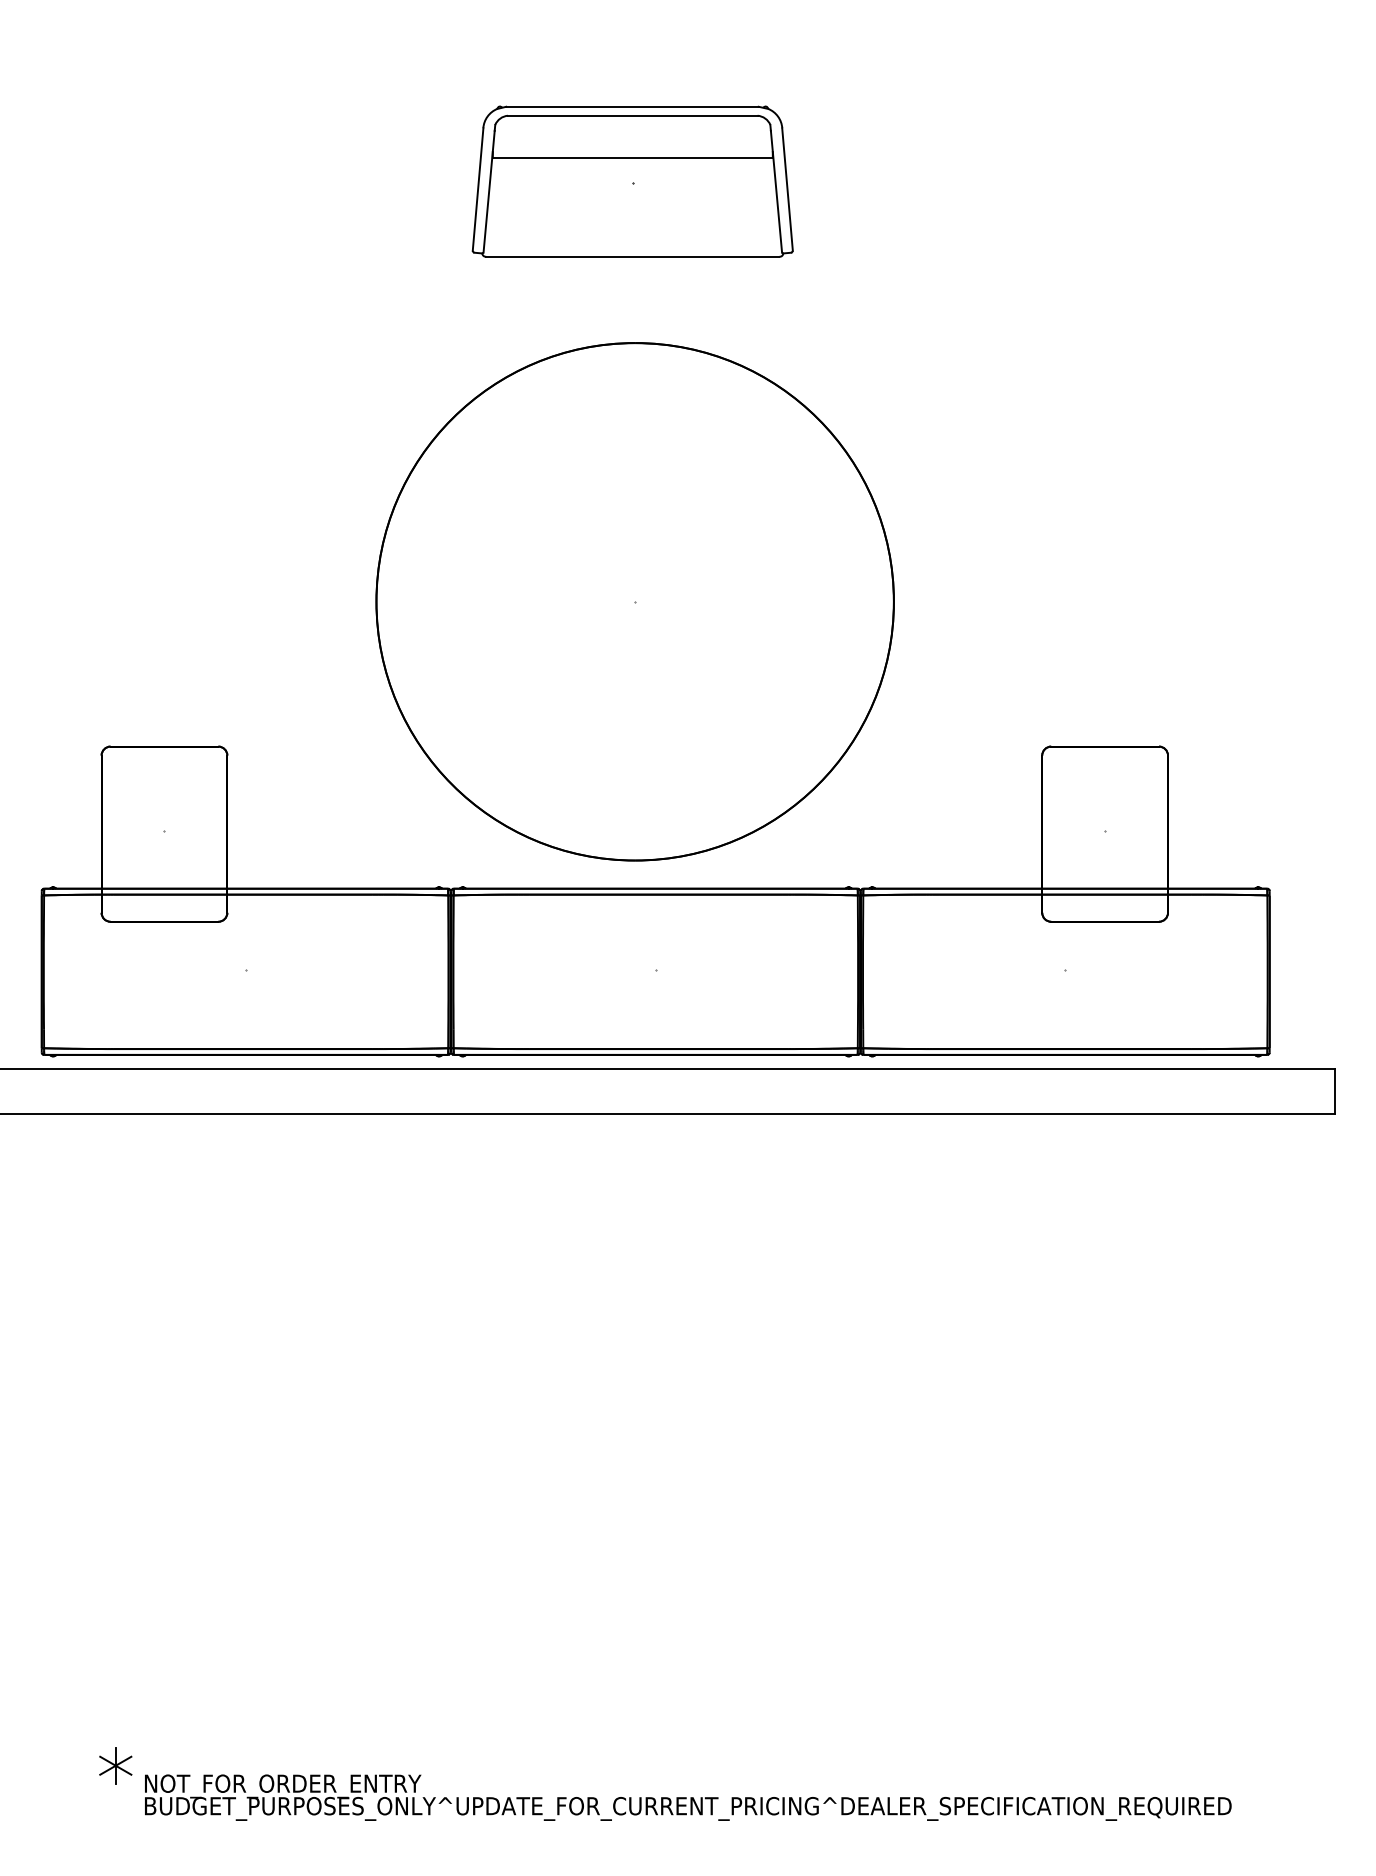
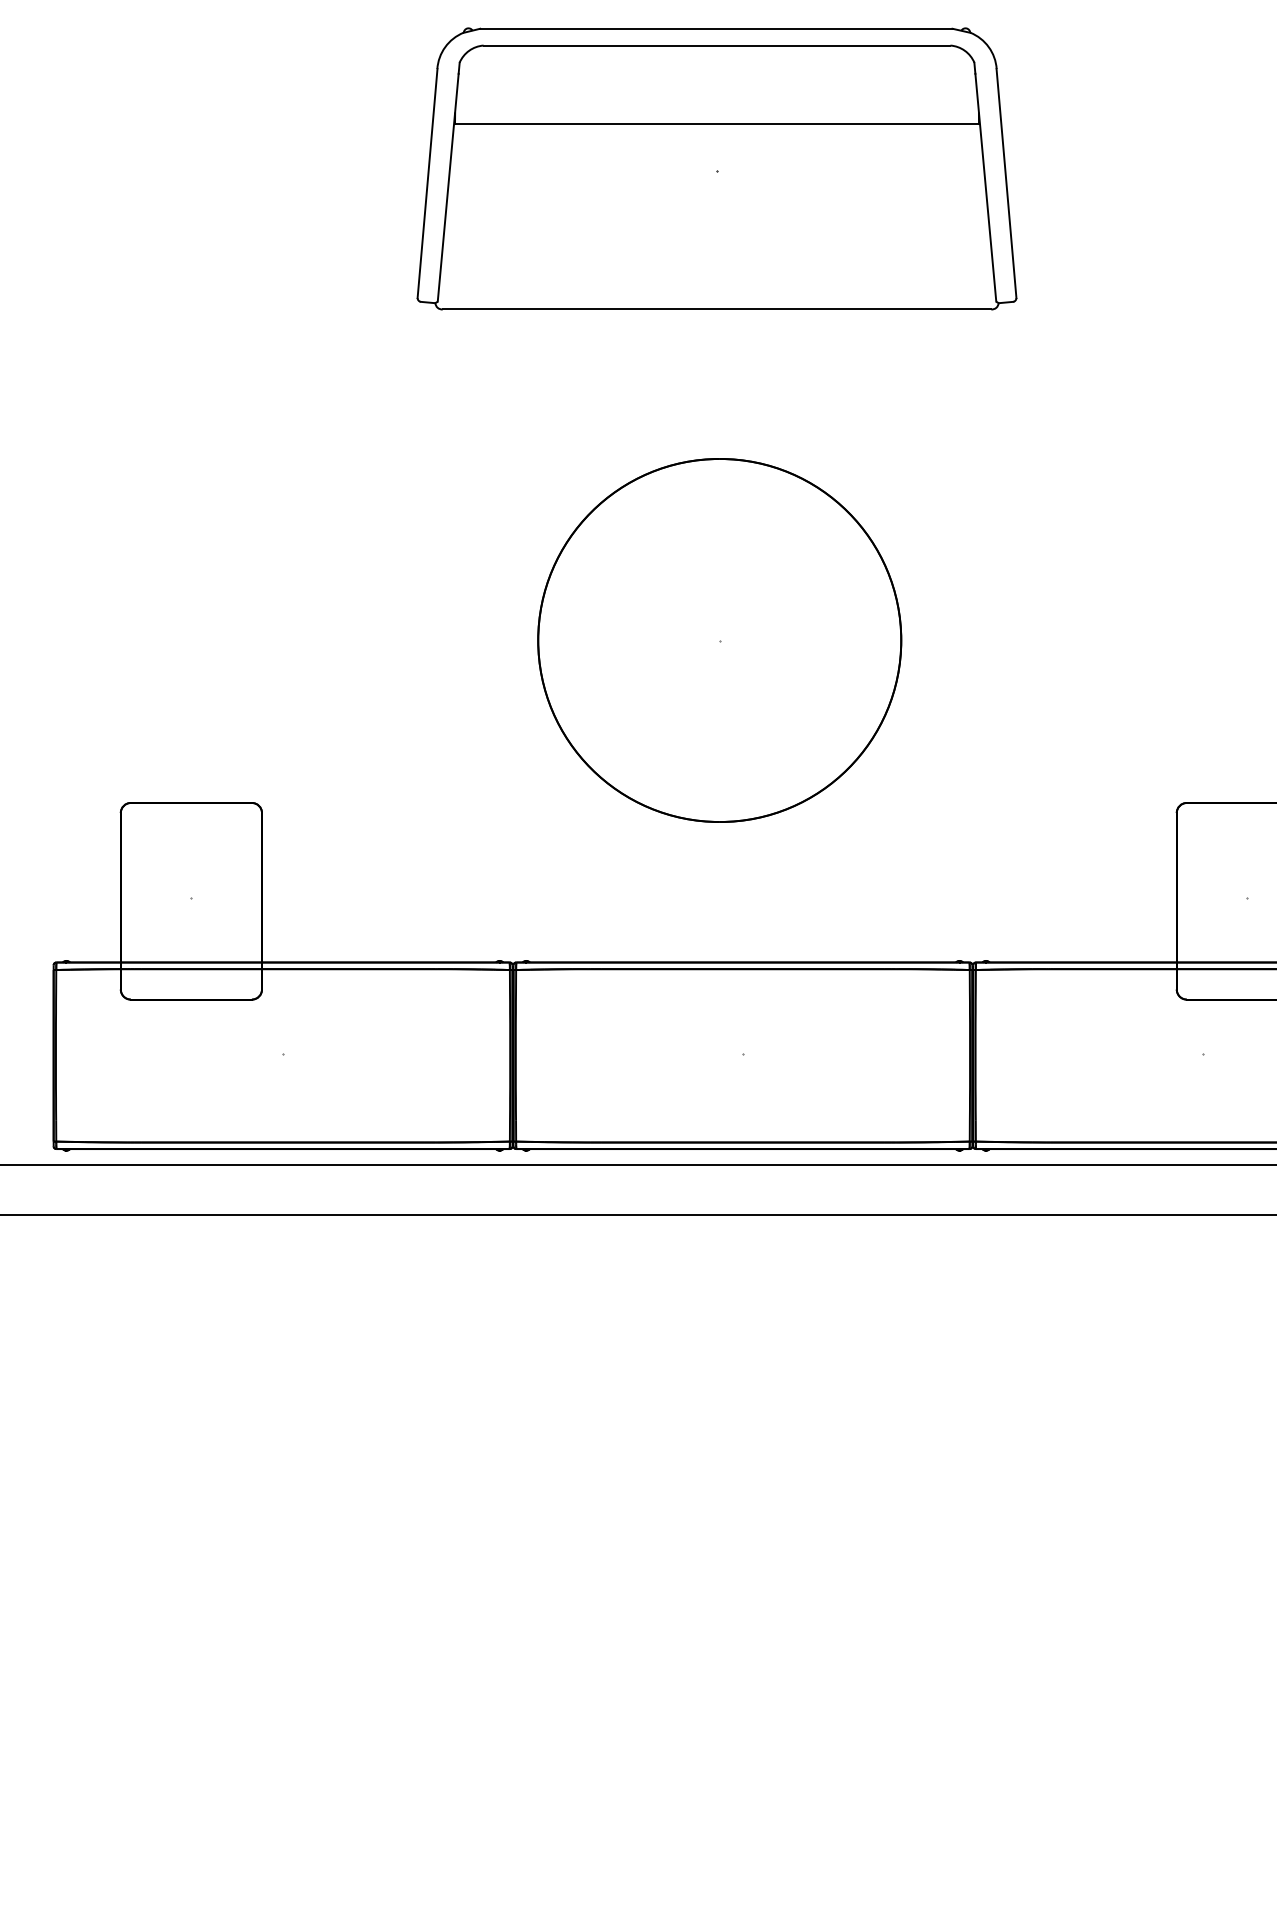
part: (632, 181) -> (716, 168), size x1.67
part: (634, 601) -> (719, 640), size x0.62

